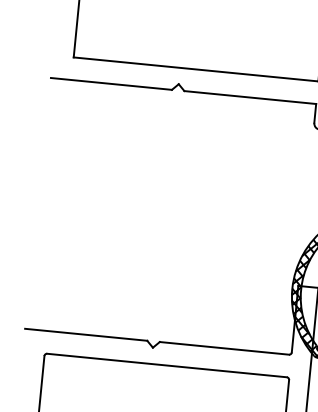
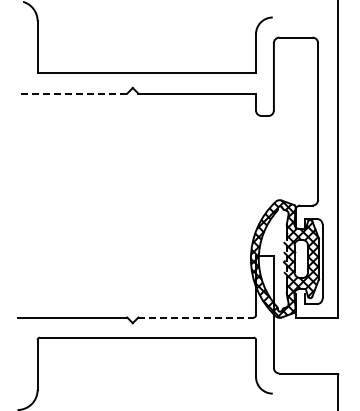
line: (111, 83) -> (73, 93), solid -> dashed
line: (224, 348) -> (196, 317), solid -> dashed

